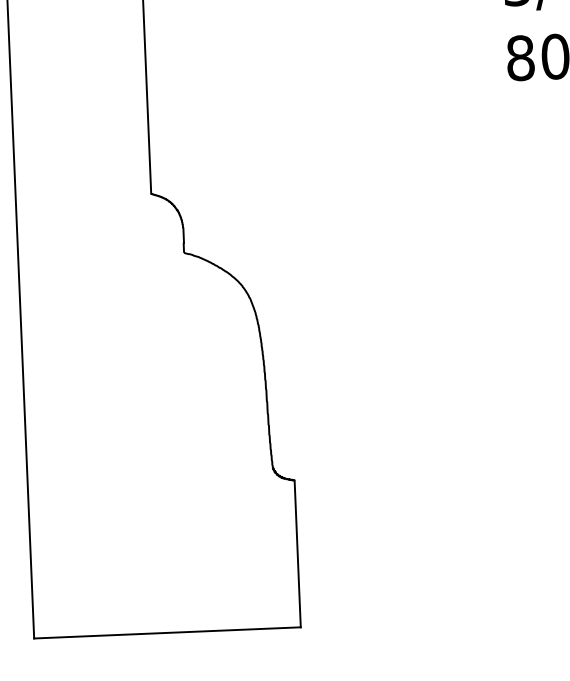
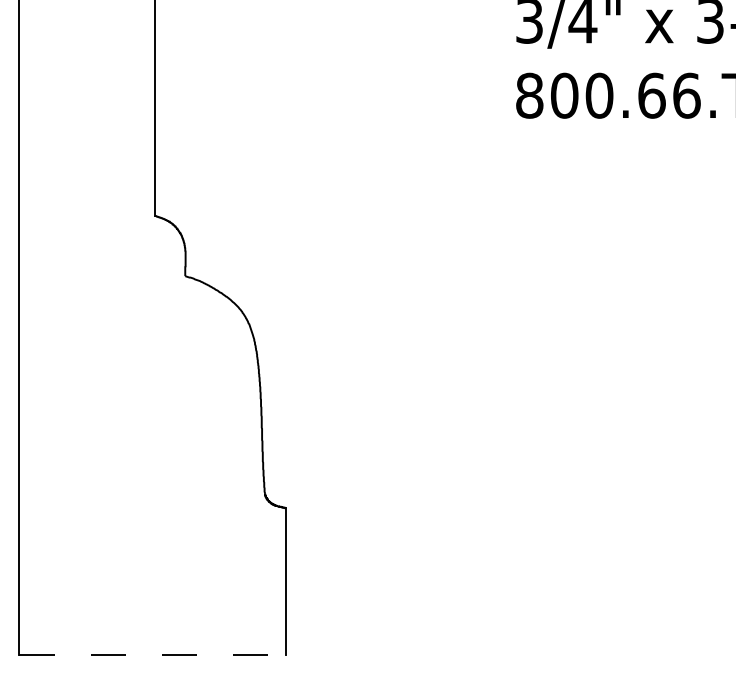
line: (168, 633) -> (153, 655), solid -> dashed

